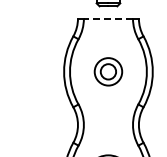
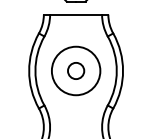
line: (108, 18) -> (76, 14), dashed -> solid
circle: (108, 71) -> (76, 70), size x1.67

